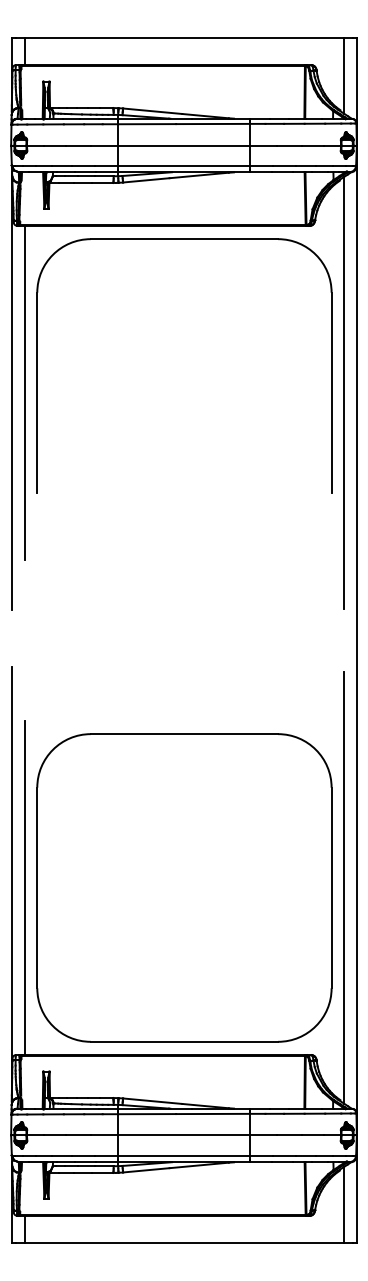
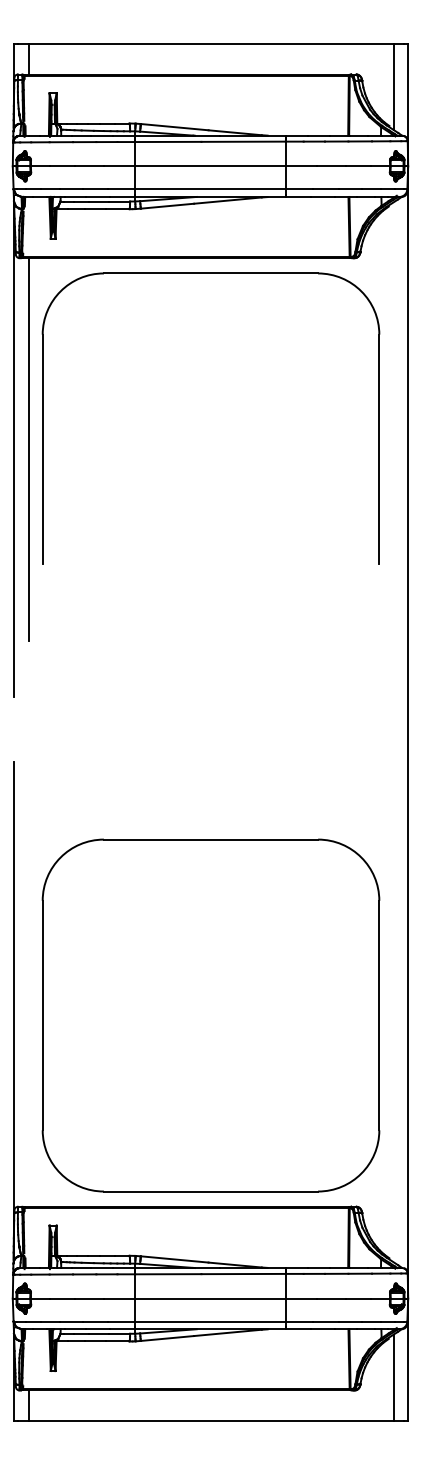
line: (343, 393) -> (393, 449), removed
line: (24, 887) -> (28, 1015), removed
line: (343, 887) -> (393, 1015), removed

